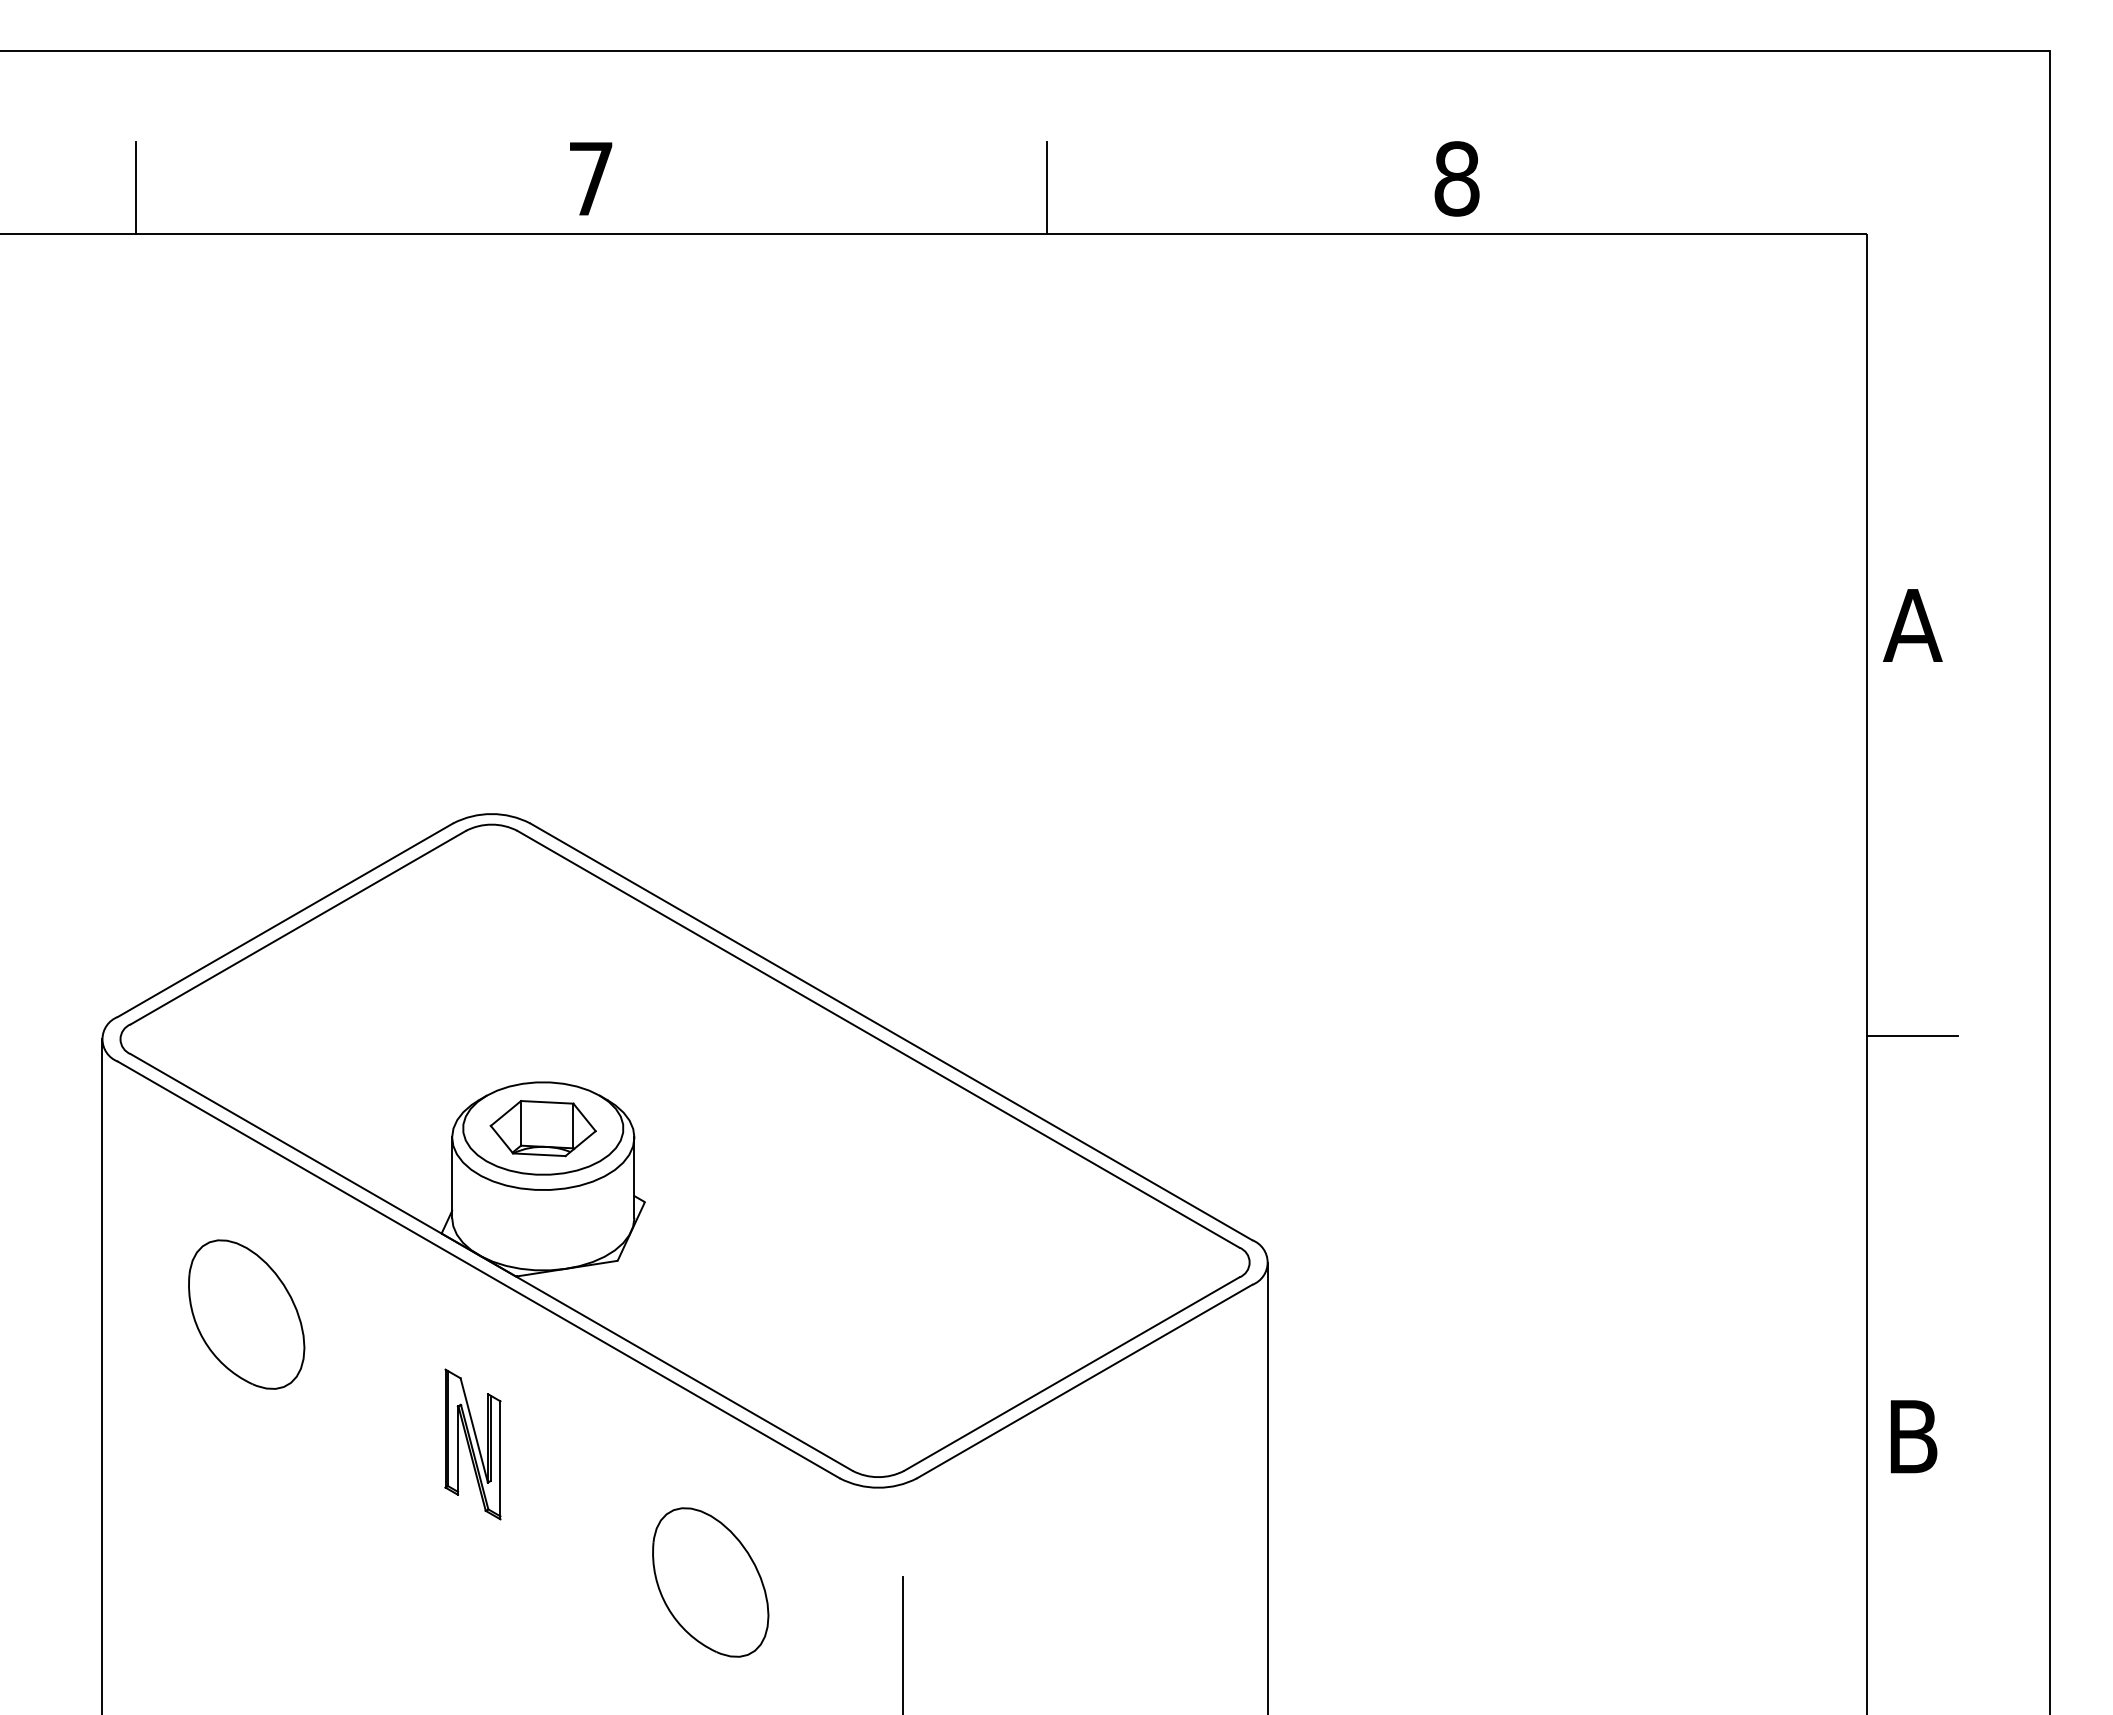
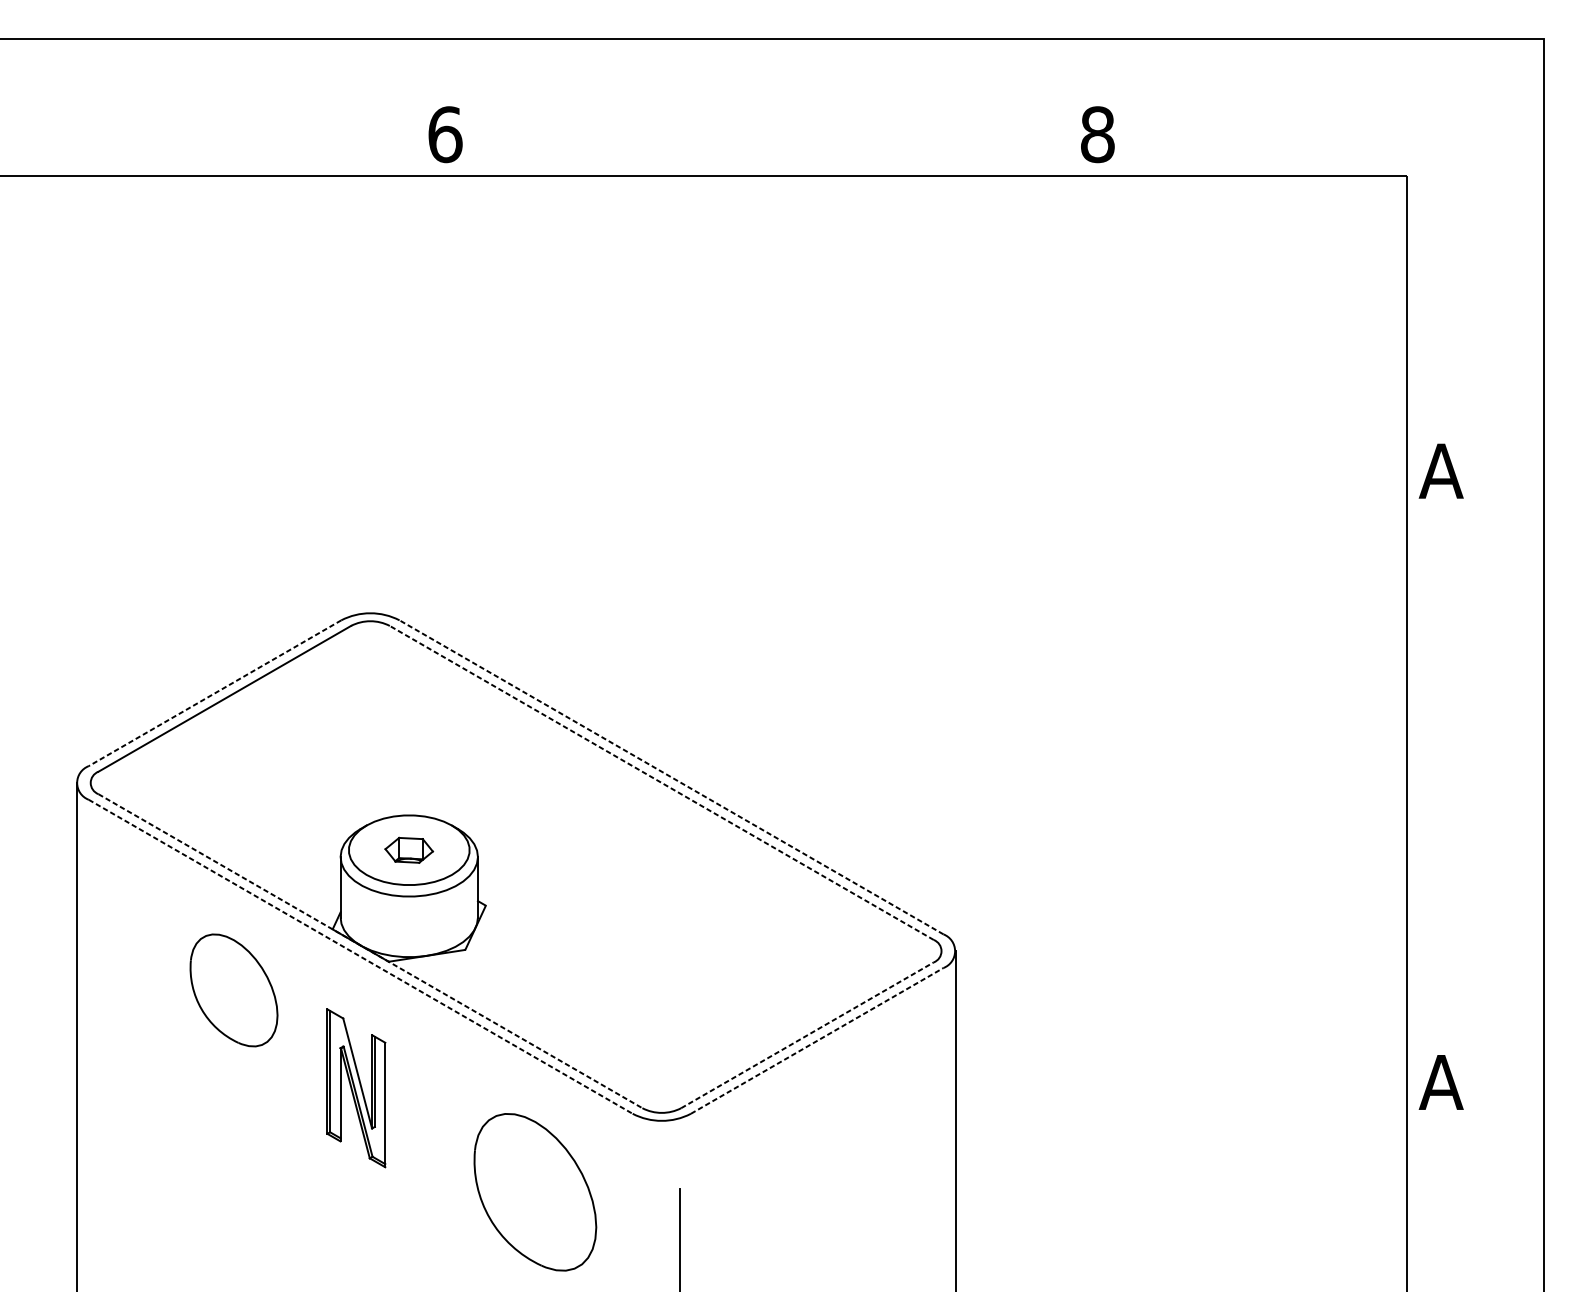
text: (591, 178) -> (445, 134), 7 -> 6
line: (135, 187) -> (102, 141), removed
line: (1046, 187) -> (788, 141), removed
line: (285, 920) -> (215, 693), solid -> dashed
line: (891, 1031) -> (671, 777), solid -> dashed
line: (1912, 1035) -> (1440, 780), removed
line: (878, 1039) -> (661, 783), solid -> dashed
part: (542, 1128) -> (408, 850), size x0.6
line: (491, 1262) -> (370, 951), solid -> dashed
line: (478, 1269) -> (360, 956), solid -> dashed
part: (246, 1314) -> (233, 990), moved
line: (1072, 1373) -> (808, 1034), solid -> dashed
line: (1085, 1381) -> (817, 1040), solid -> dashed
text: (1912, 1436) -> (1440, 1082), B -> A
part: (472, 1444) -> (355, 1088), size x1.4
part: (710, 1582) -> (535, 1192), size x1.4

